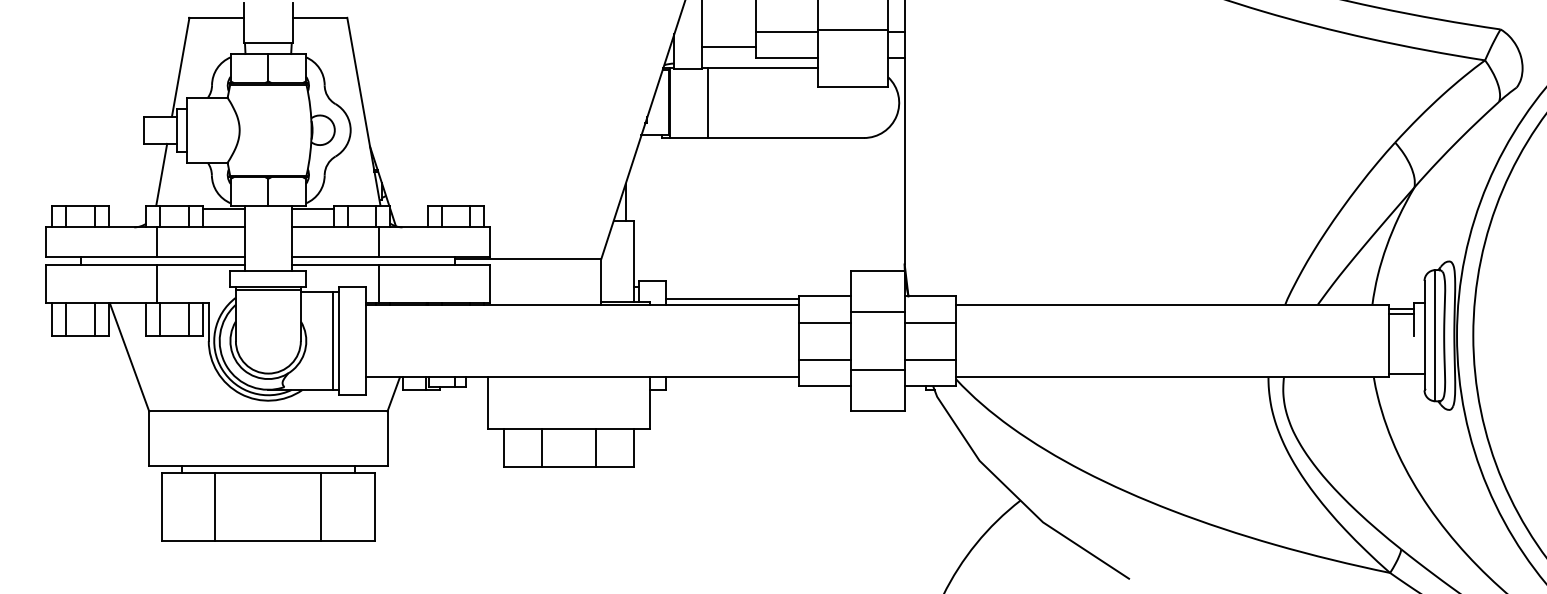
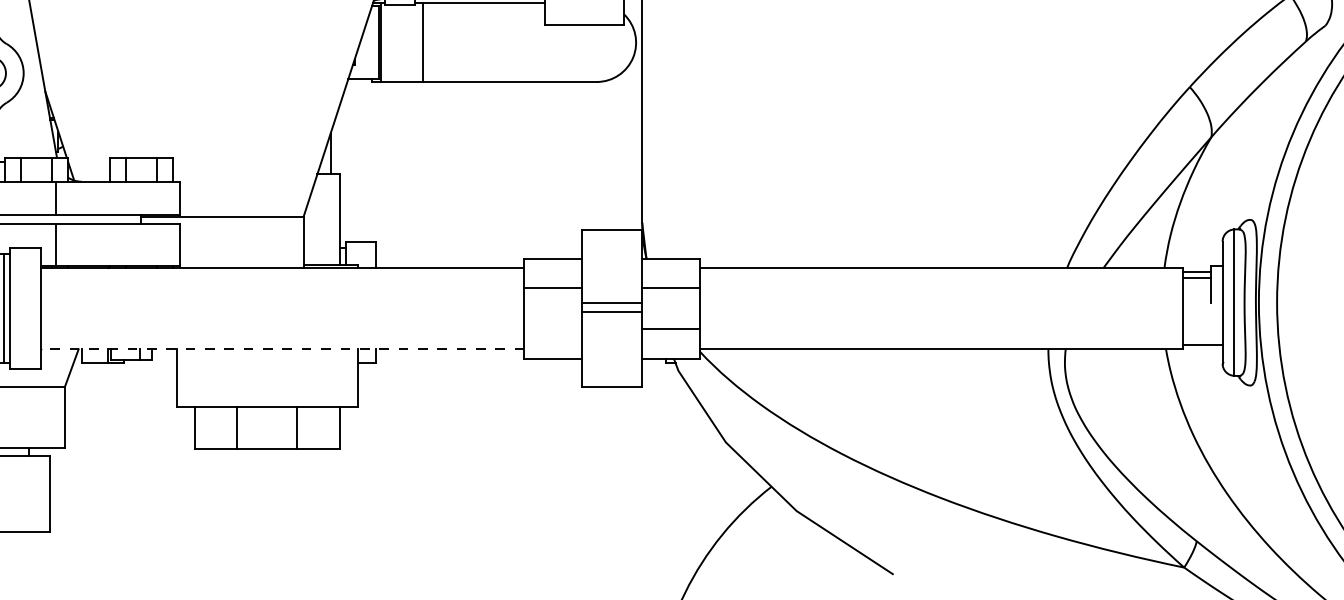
line: (732, 299) -> (449, 262), removed
line: (877, 311) -> (611, 302), moved
line: (824, 359) -> (552, 329), removed
line: (877, 370) -> (611, 312), moved
line: (582, 377) -> (282, 349), solid -> dashed

